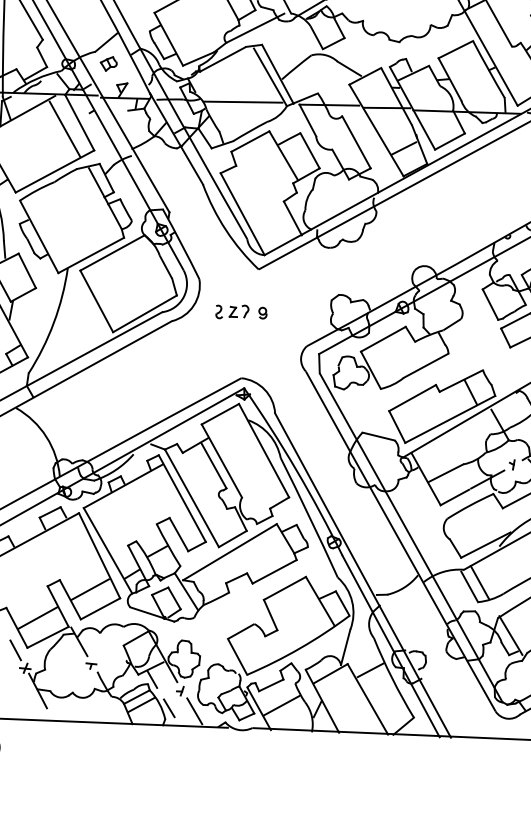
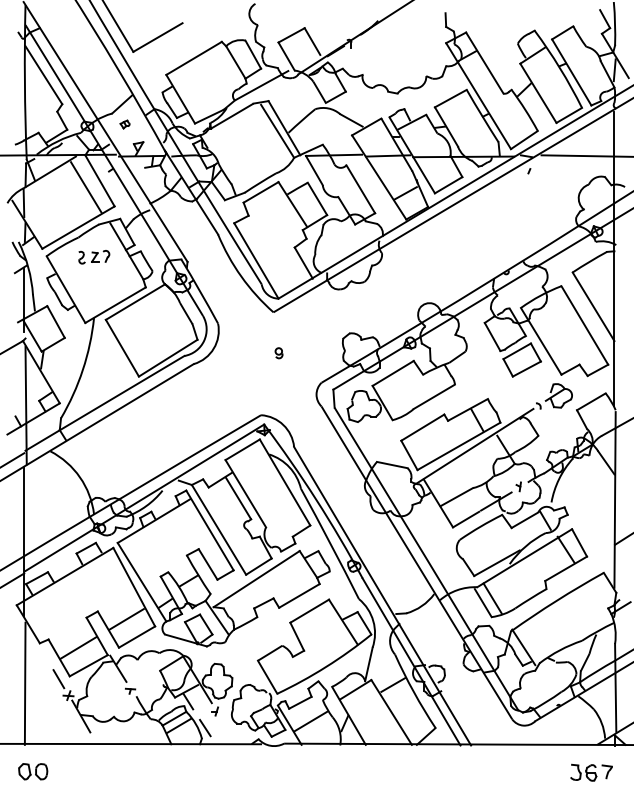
part: (108, 63) -> (124, 124), size x0.6
line: (242, 102) -> (252, 155), removed
part: (232, 312) -> (94, 257), moved
line: (193, 710) -> (228, 729), removed

